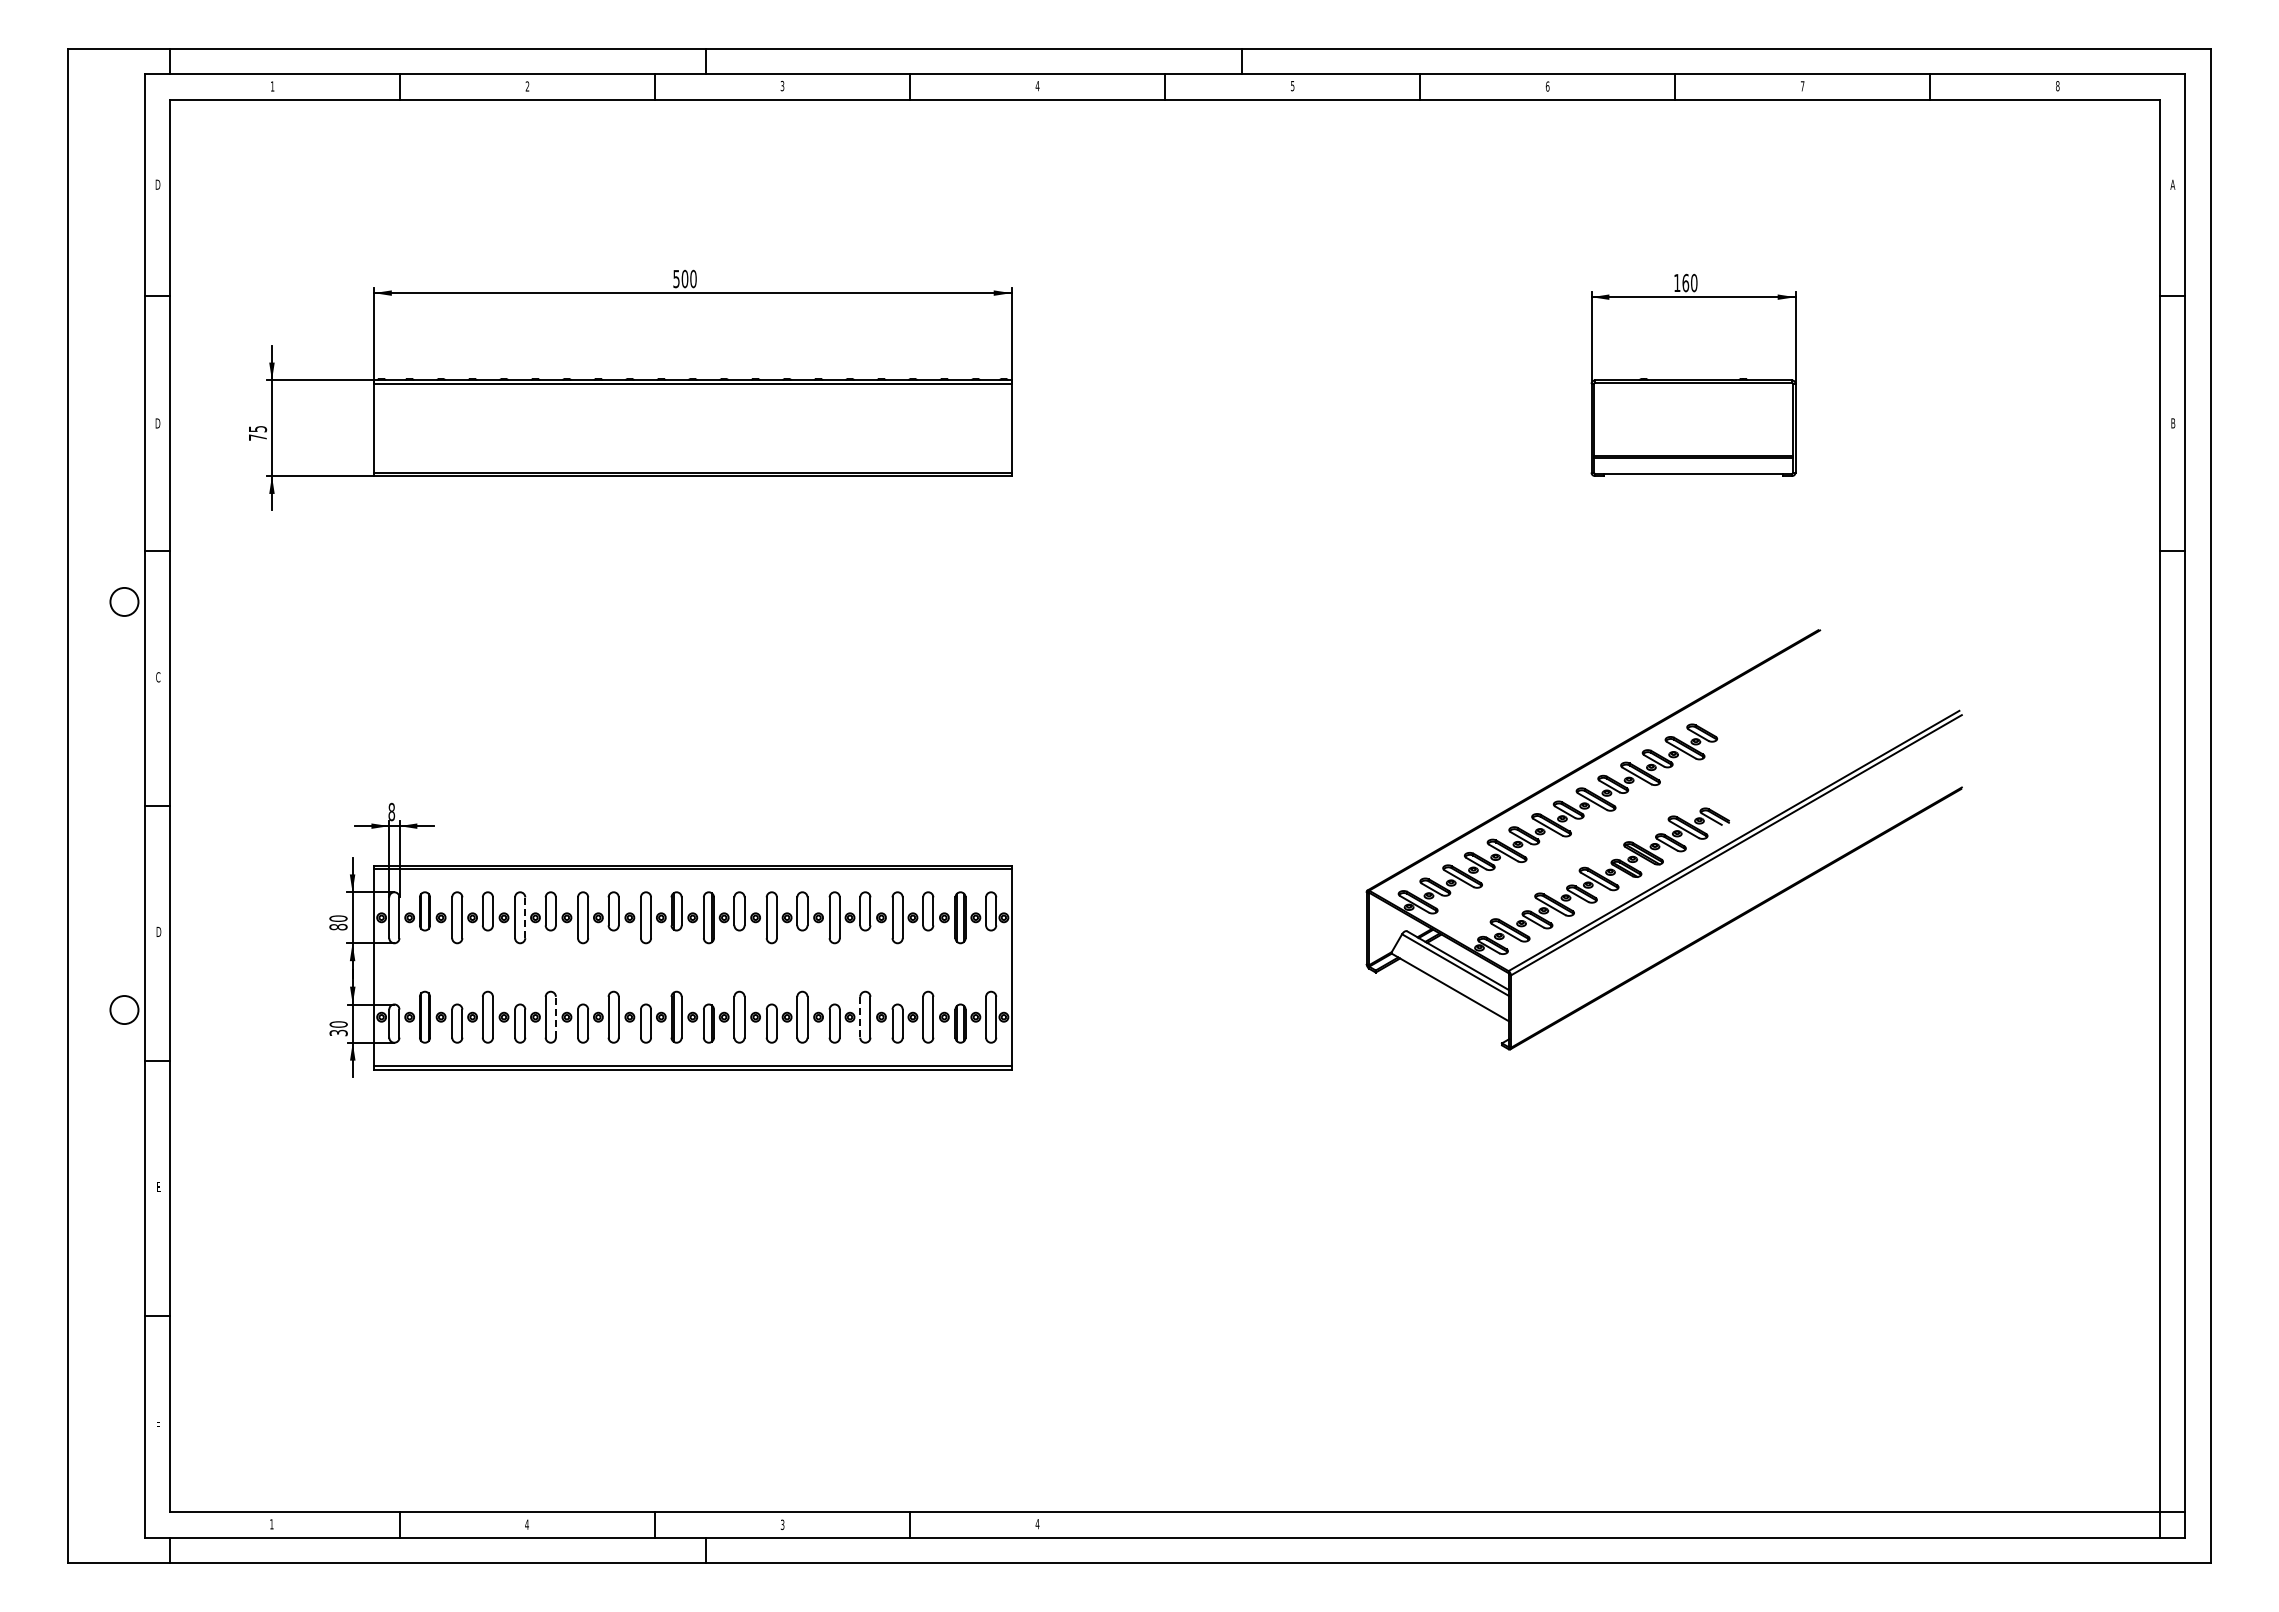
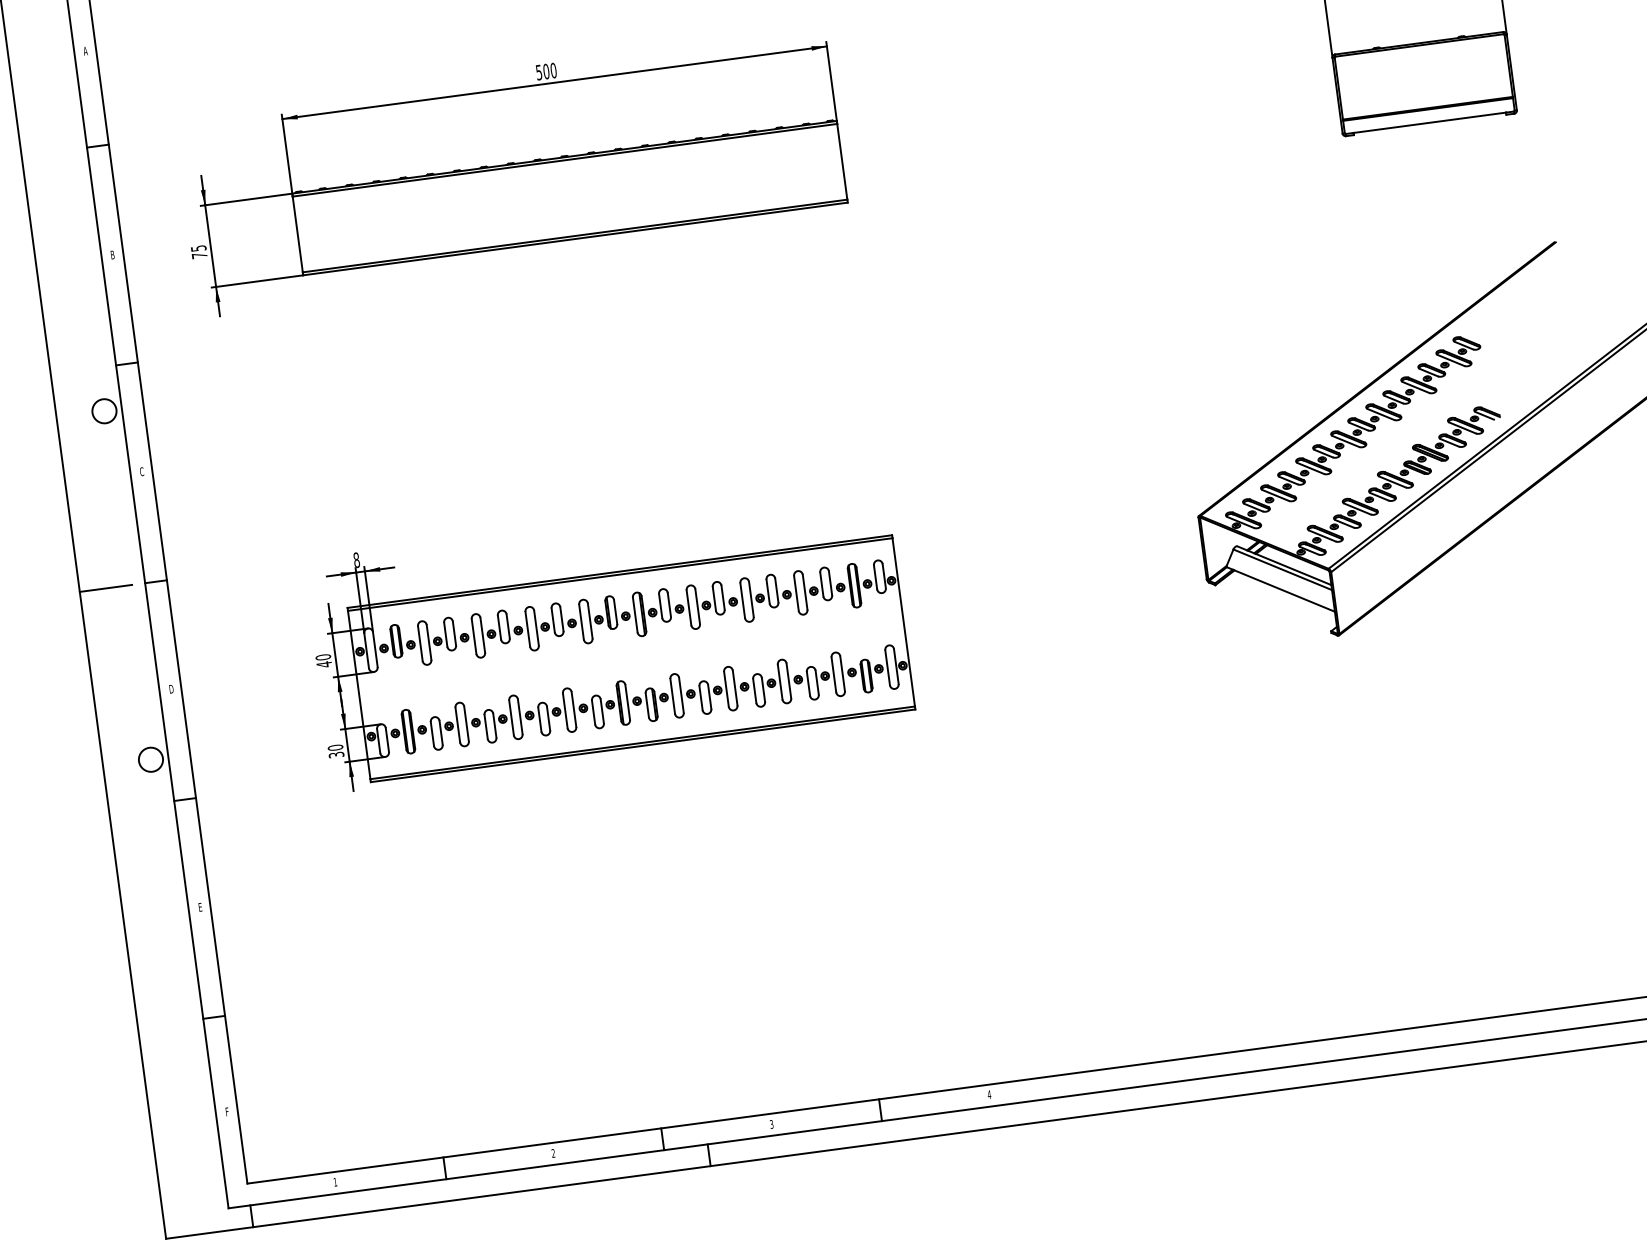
text: (157, 184) -> (85, 50), D -> A
text: (157, 423) -> (112, 255), D -> B
line: (98, 806) -> (105, 588), added
line: (525, 917) -> (482, 635), dashed -> solid
text: (338, 926) -> (324, 664), 80 -> 40
line: (555, 1016) -> (519, 716), dashed -> solid
line: (860, 1017) -> (780, 682), dashed -> solid
text: (526, 1524) -> (552, 1153), 4 -> 2

